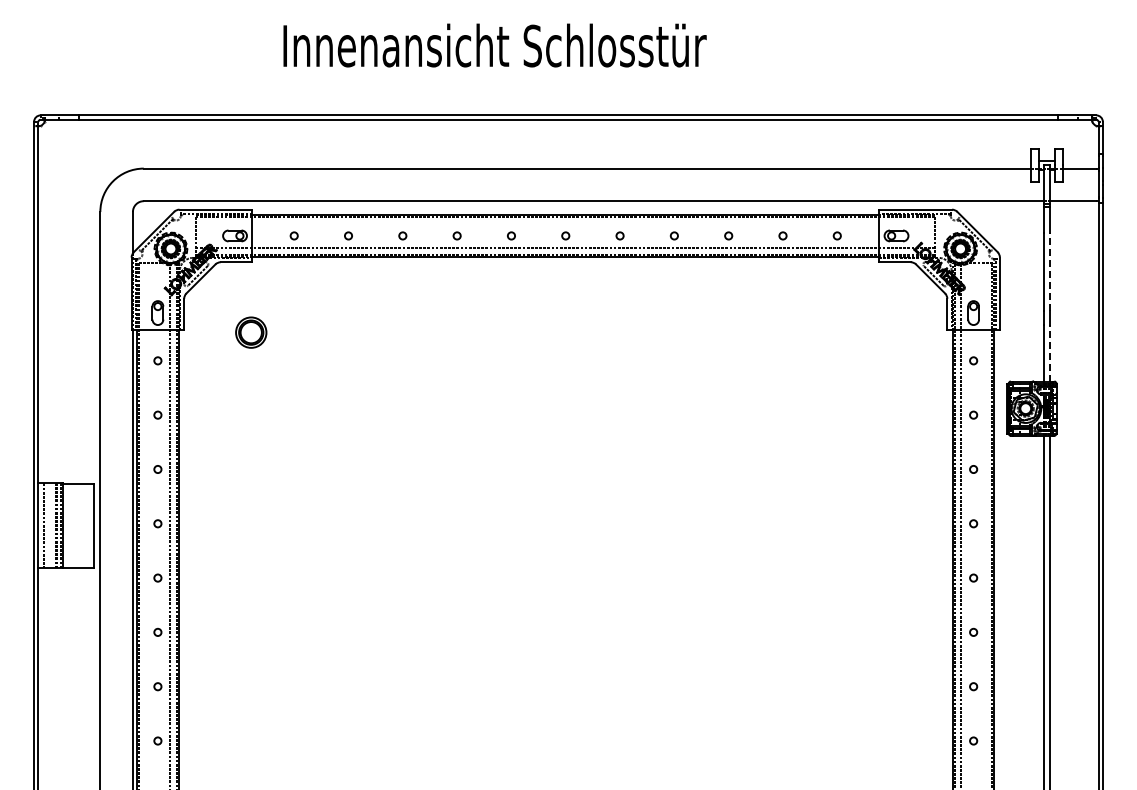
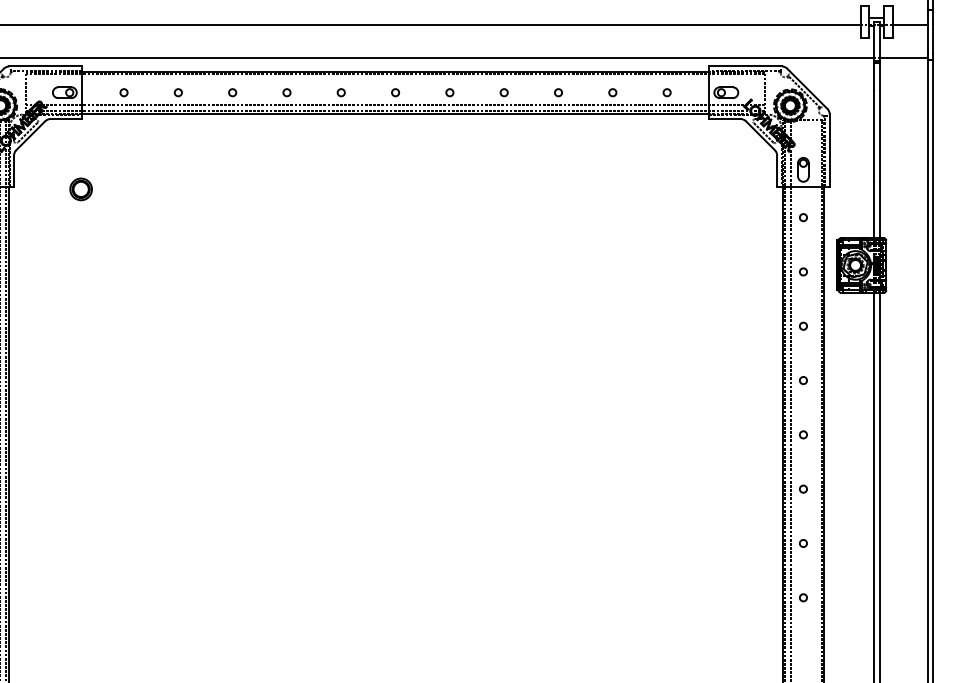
line: (1050, 271) -> (880, 128), dashed -> solid
part: (251, 332) -> (81, 189), size x0.71
line: (1050, 352) -> (880, 209), dashed -> solid

